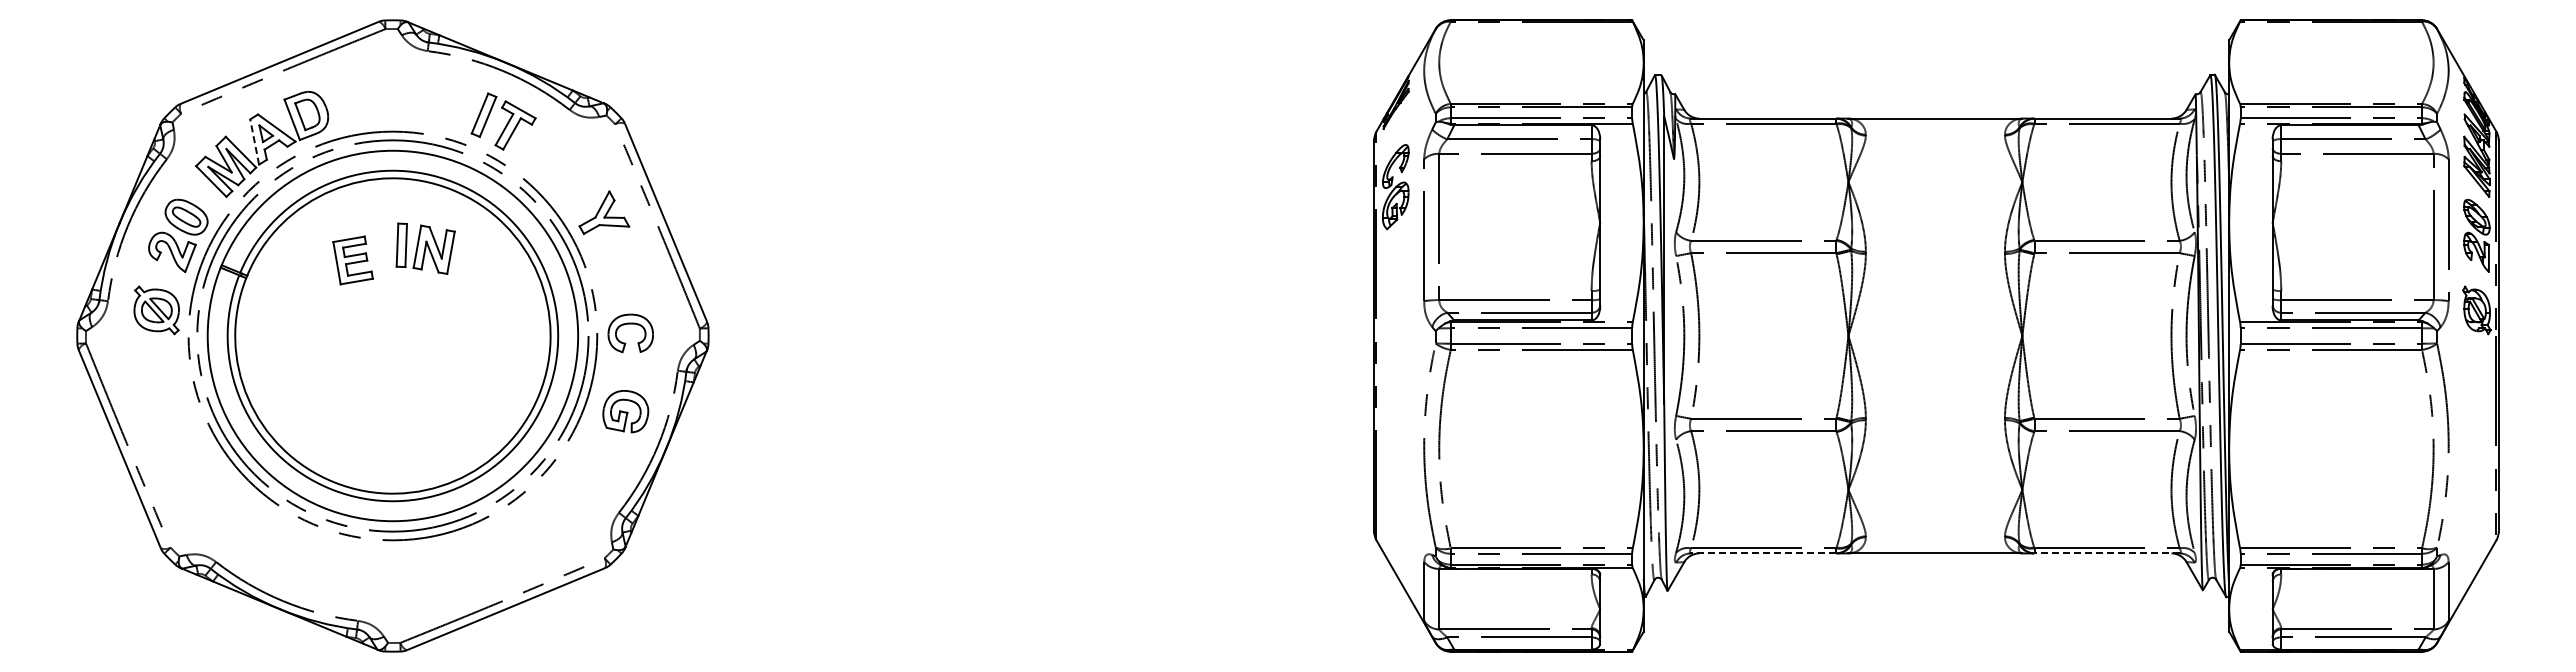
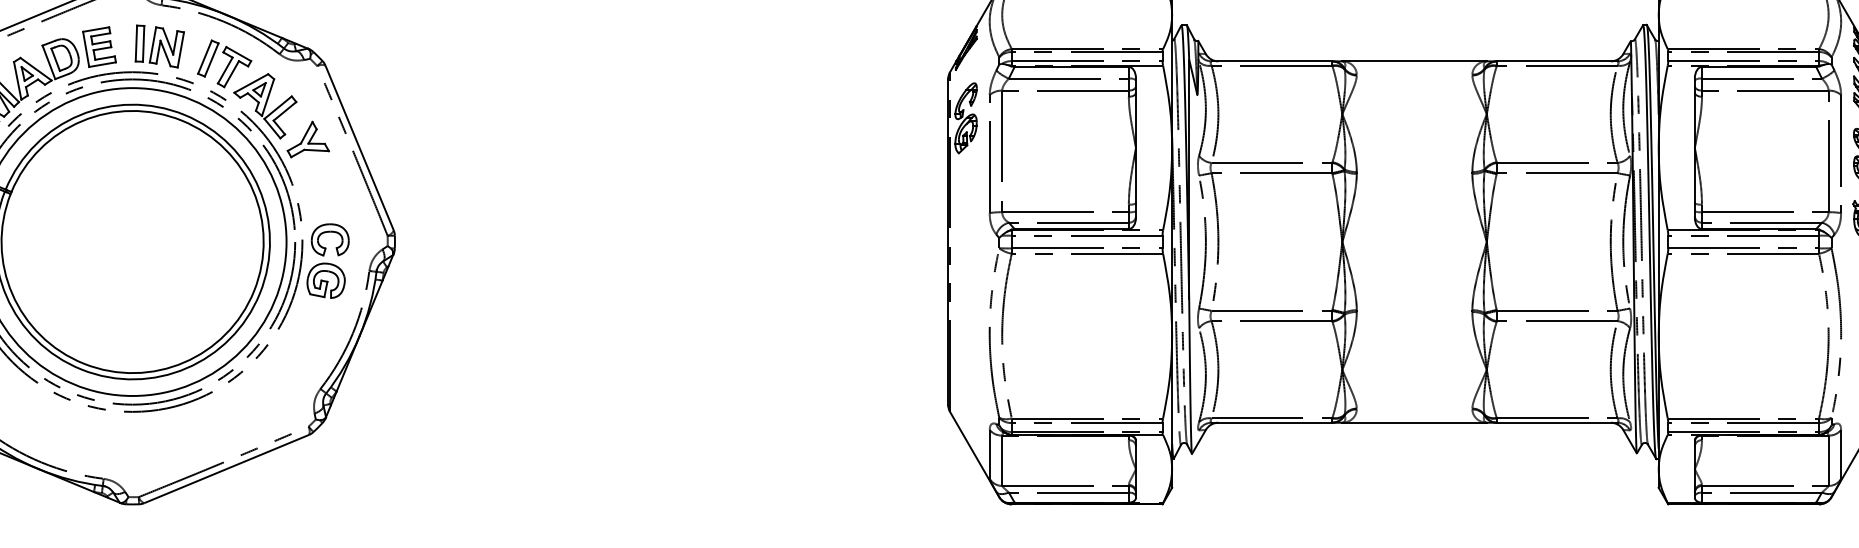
line: (254, 141) -> (17, 80), dashed -> solid
part: (552, 172) -> (265, 106), added
part: (425, 248) -> (159, 46), moved
part: (352, 260) -> (99, 47), moved
part: (625, 411) -> (325, 280), moved
line: (1763, 553) -> (1271, 422), dashed -> solid
line: (2107, 553) -> (1557, 422), dashed -> solid

